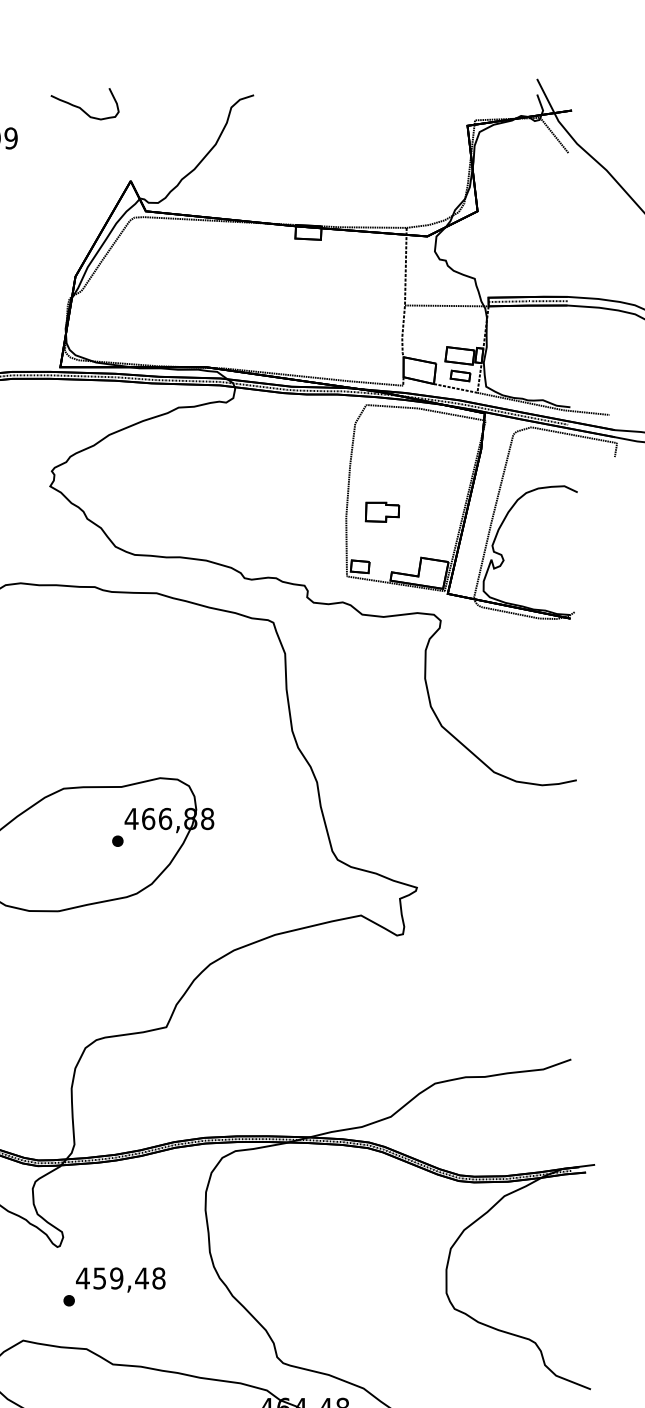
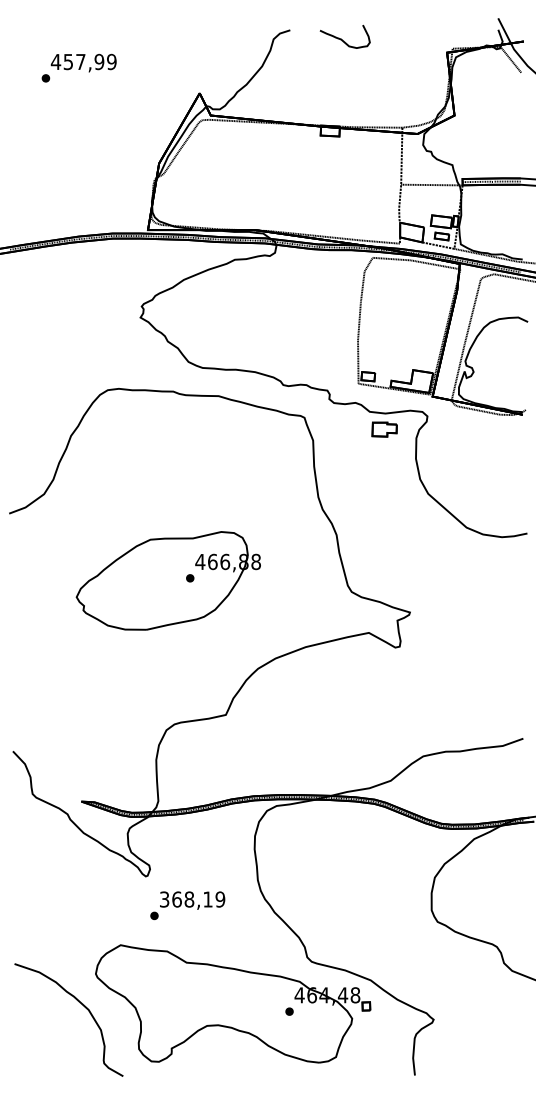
curve: (80, 106) -> (341, 38), moved
part: (382, 512) -> (384, 429), moved
text: (120, 1278) -> (192, 899), 459,48 -> 368,19

